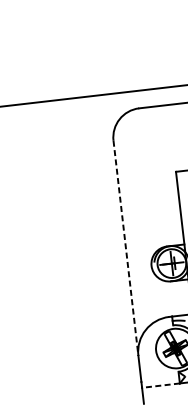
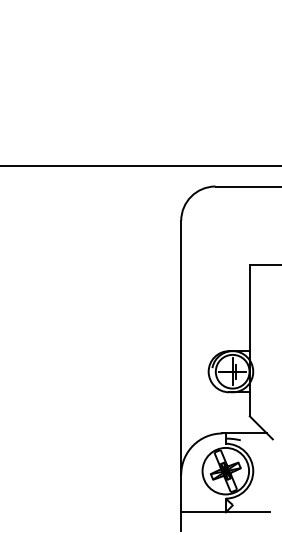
line: (126, 248) -> (181, 347), dashed -> solid
line: (160, 385) -> (203, 512), dashed -> solid

